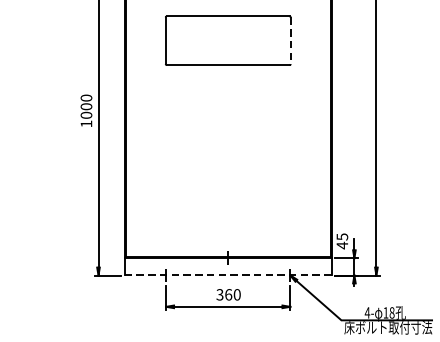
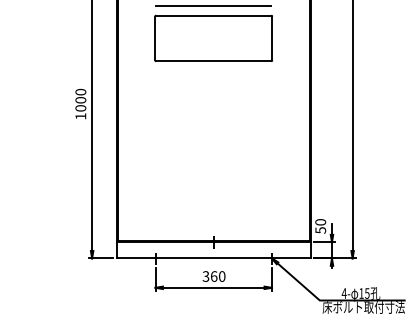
line: (228, 5) -> (213, 5), added
line: (290, 40) -> (272, 38), dashed -> solid
text: (342, 241) -> (320, 226), 45 -> 50
line: (229, 275) -> (214, 258), dashed -> solid
text: (392, 312) -> (367, 293), 18 -> 15

